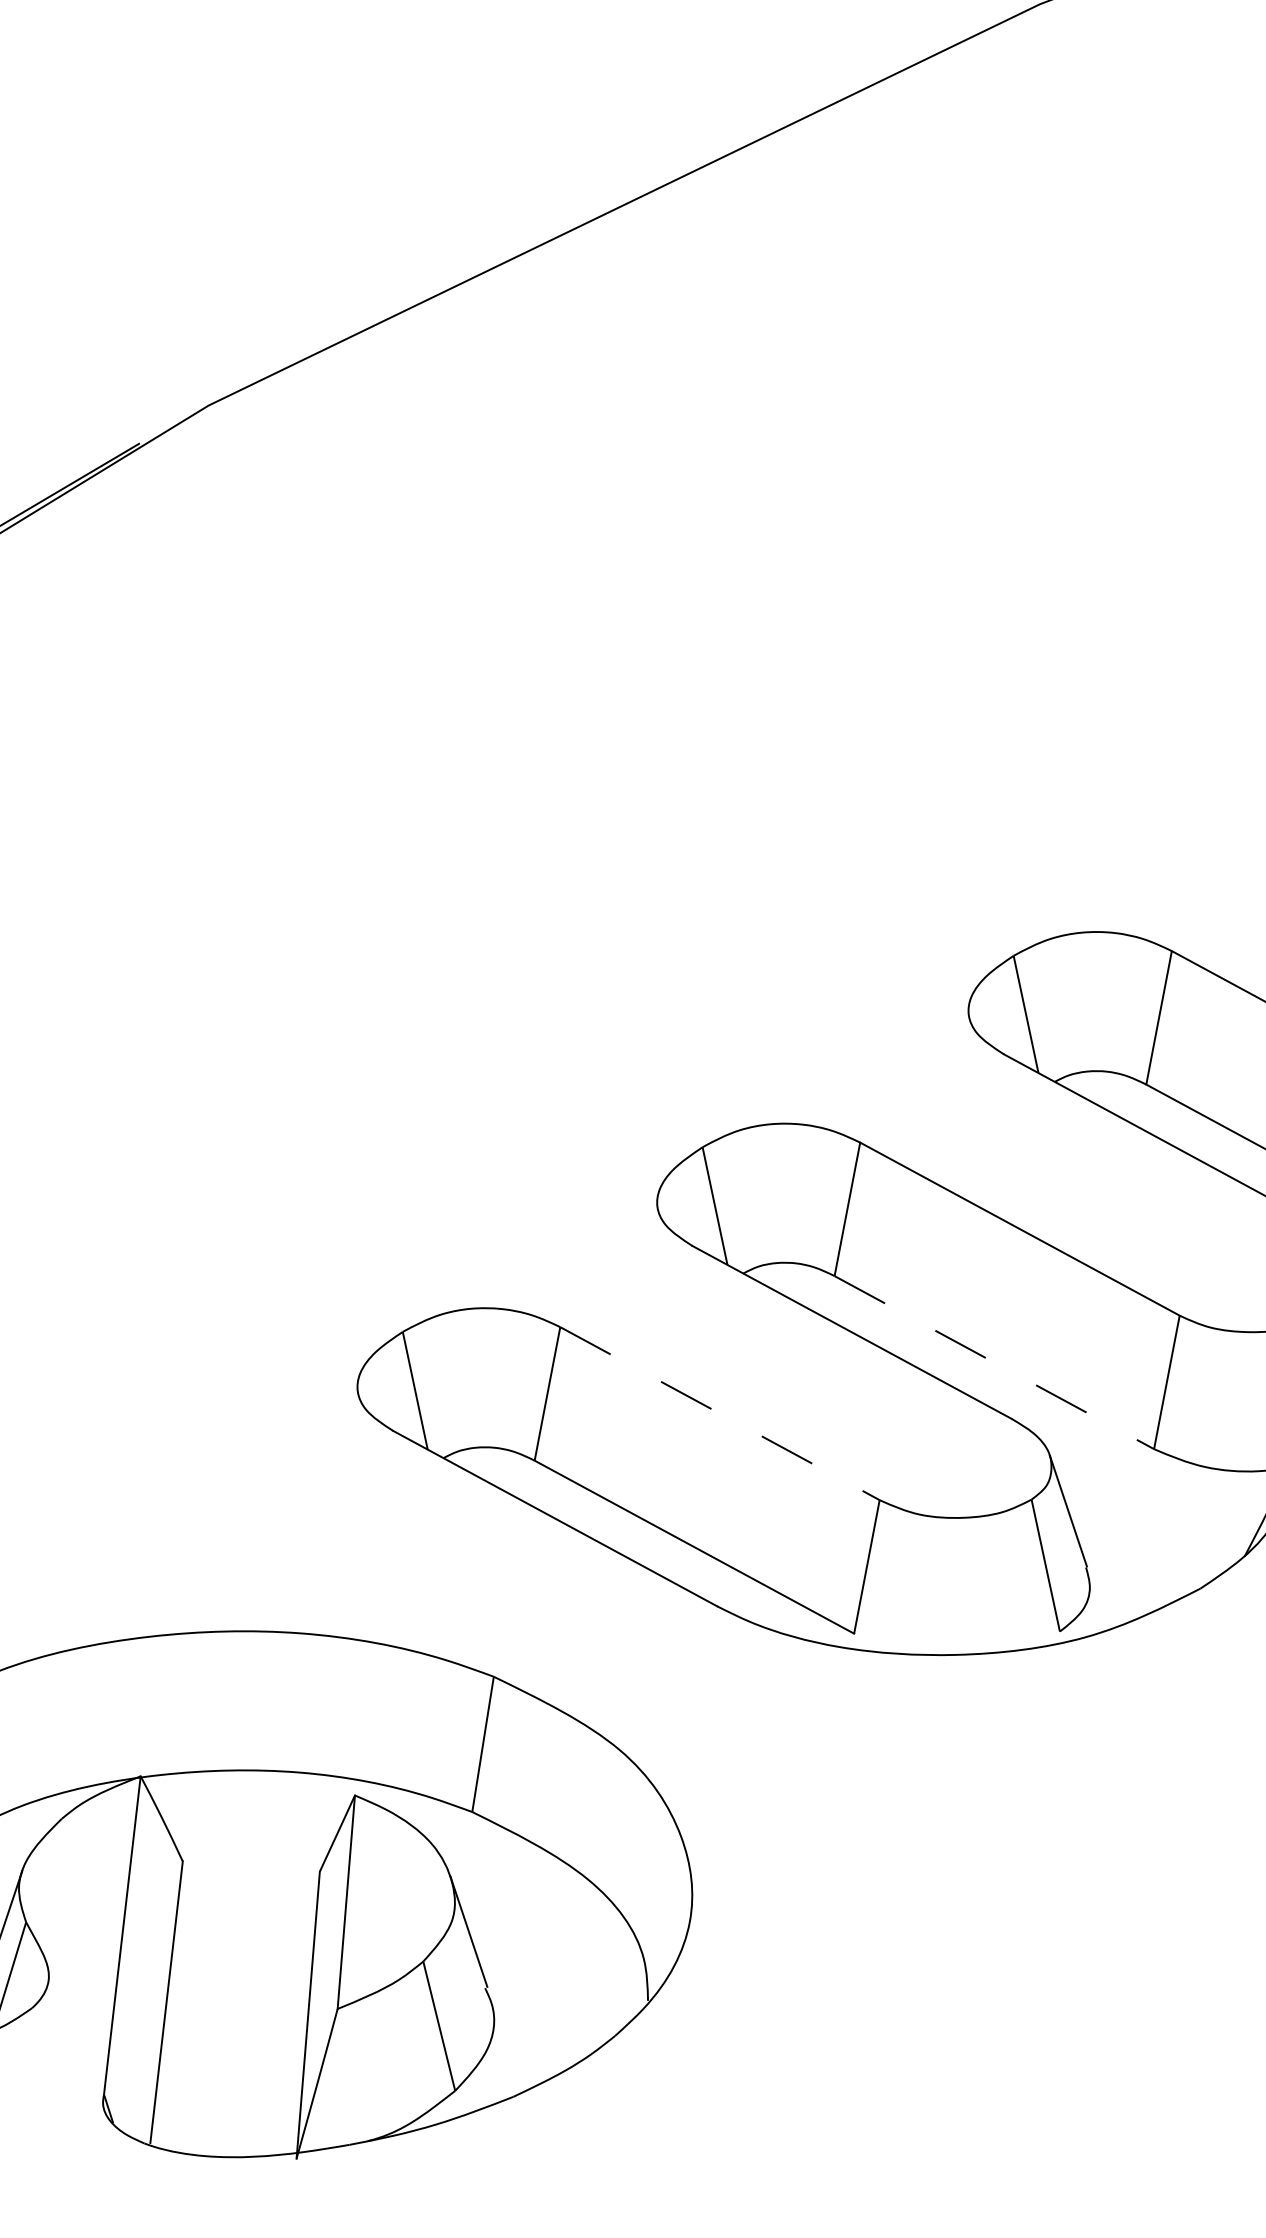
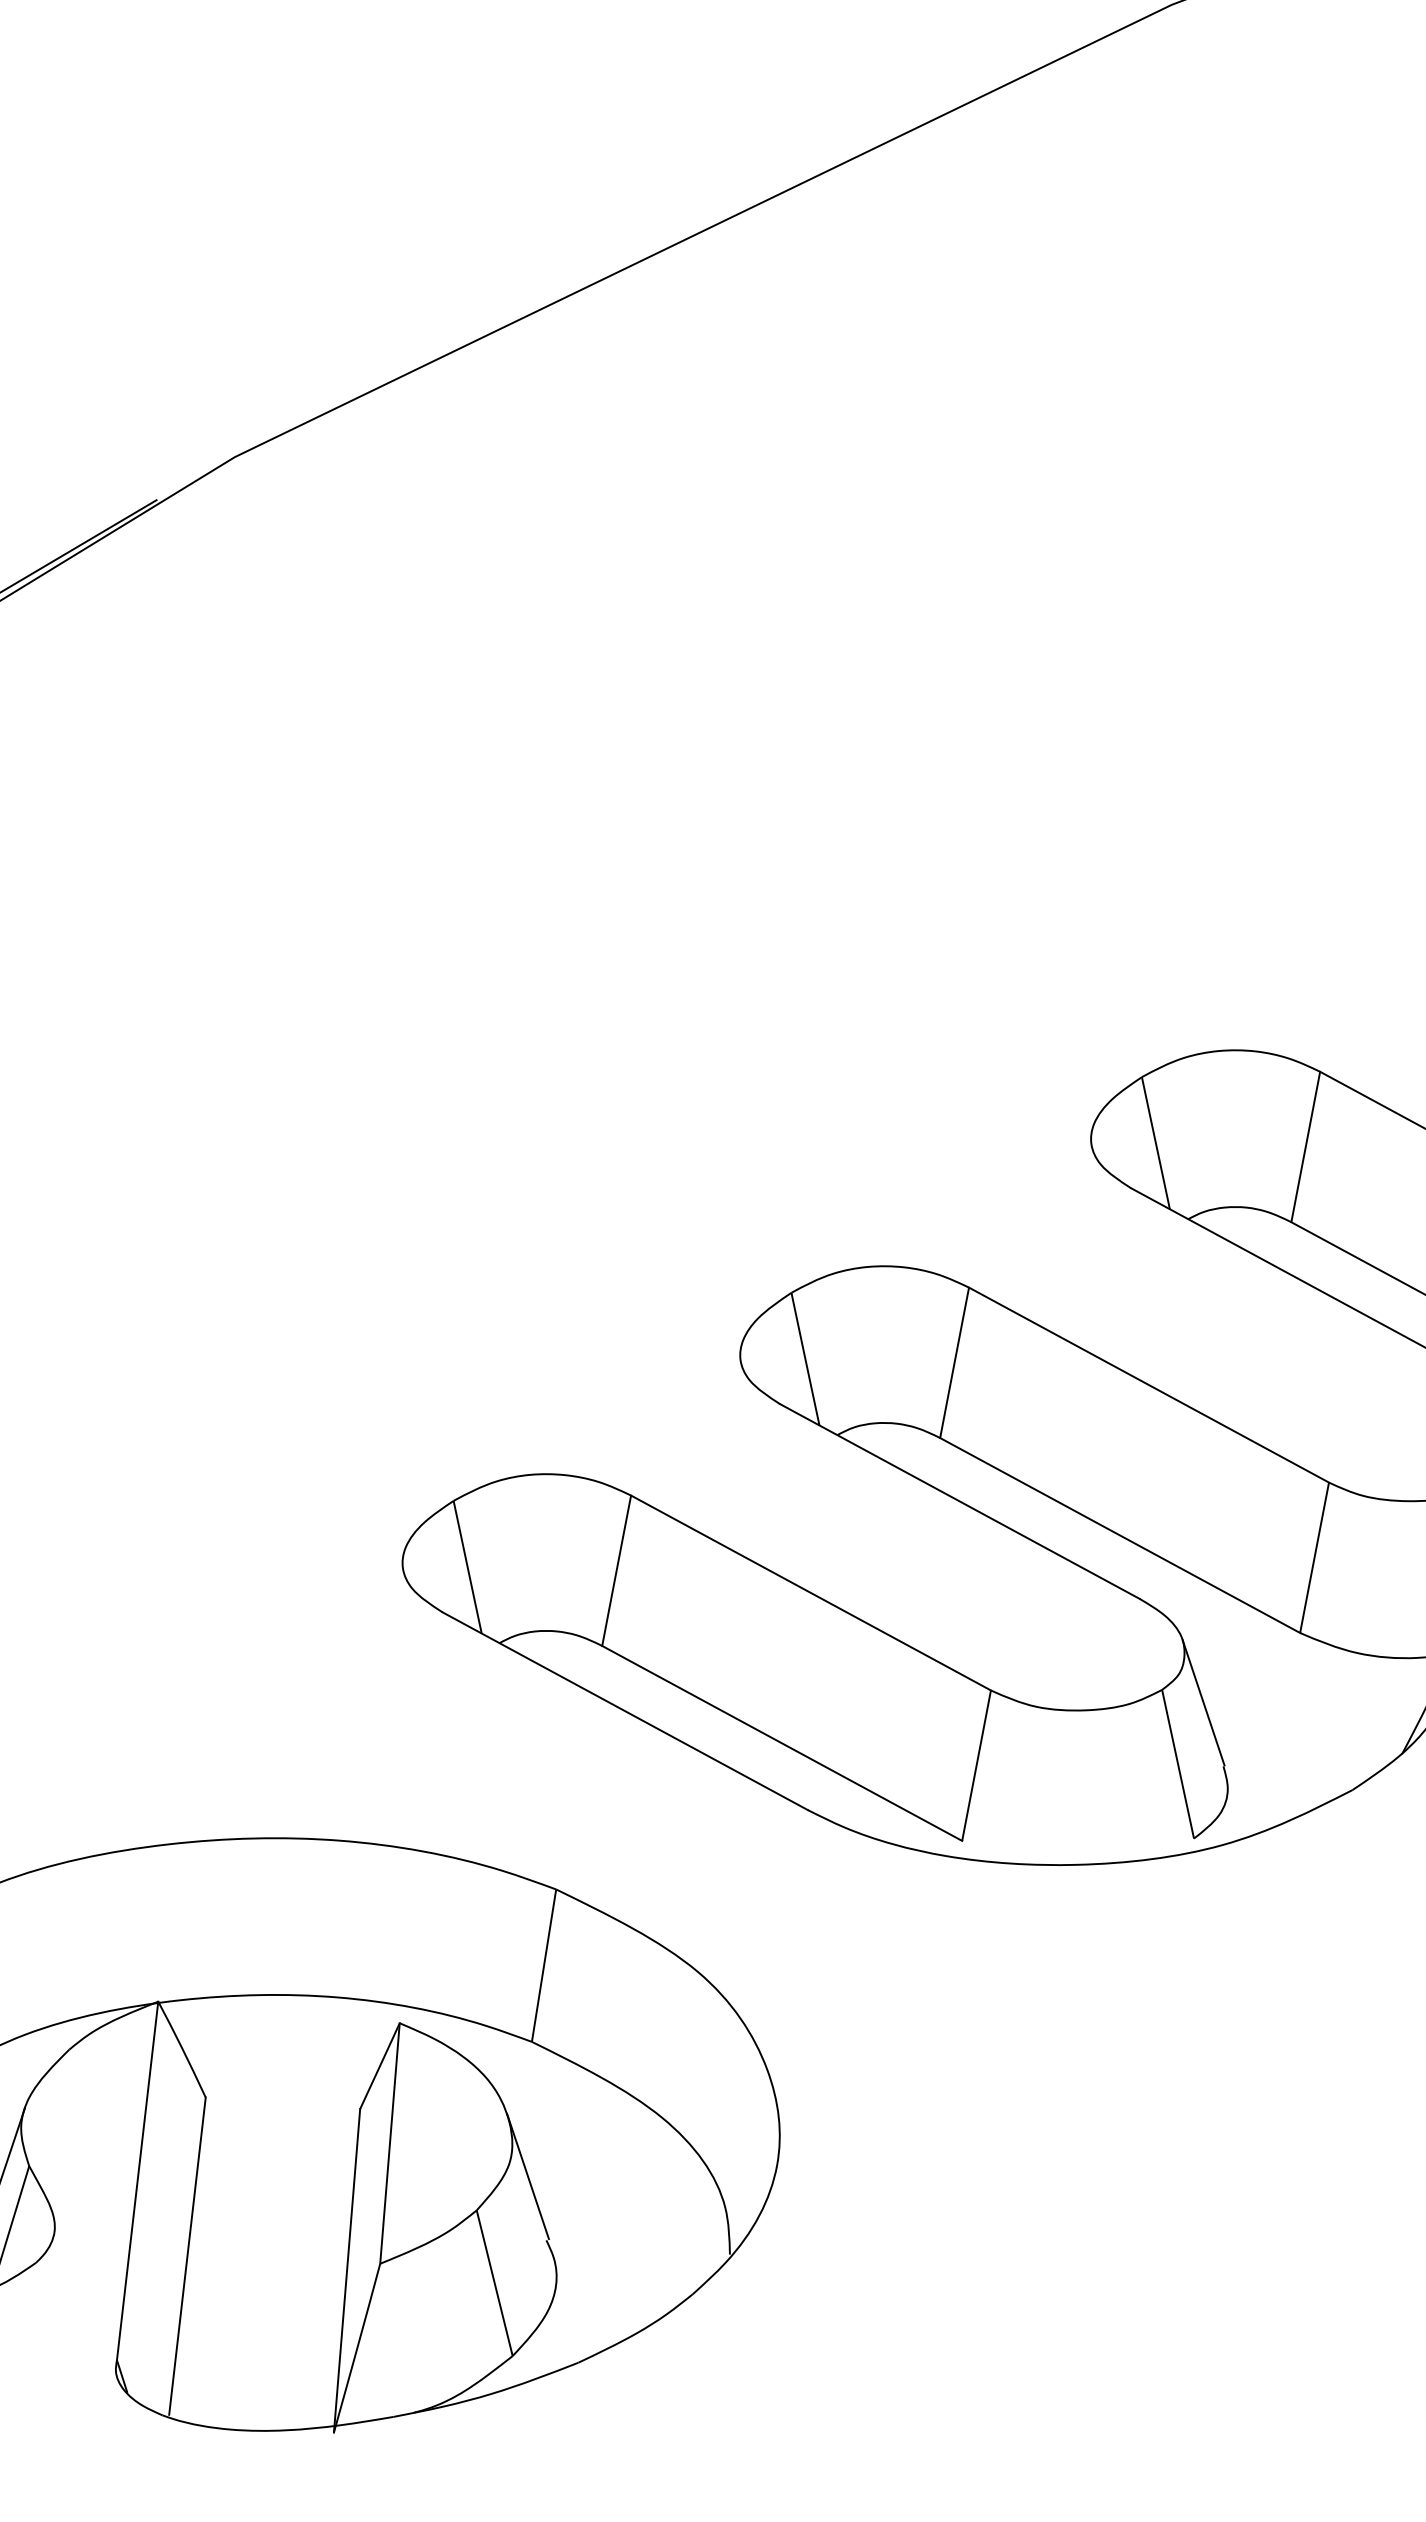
line: (994, 1362) -> (1120, 1535), dashed -> solid
line: (720, 1414) -> (811, 1593), dashed -> solid

